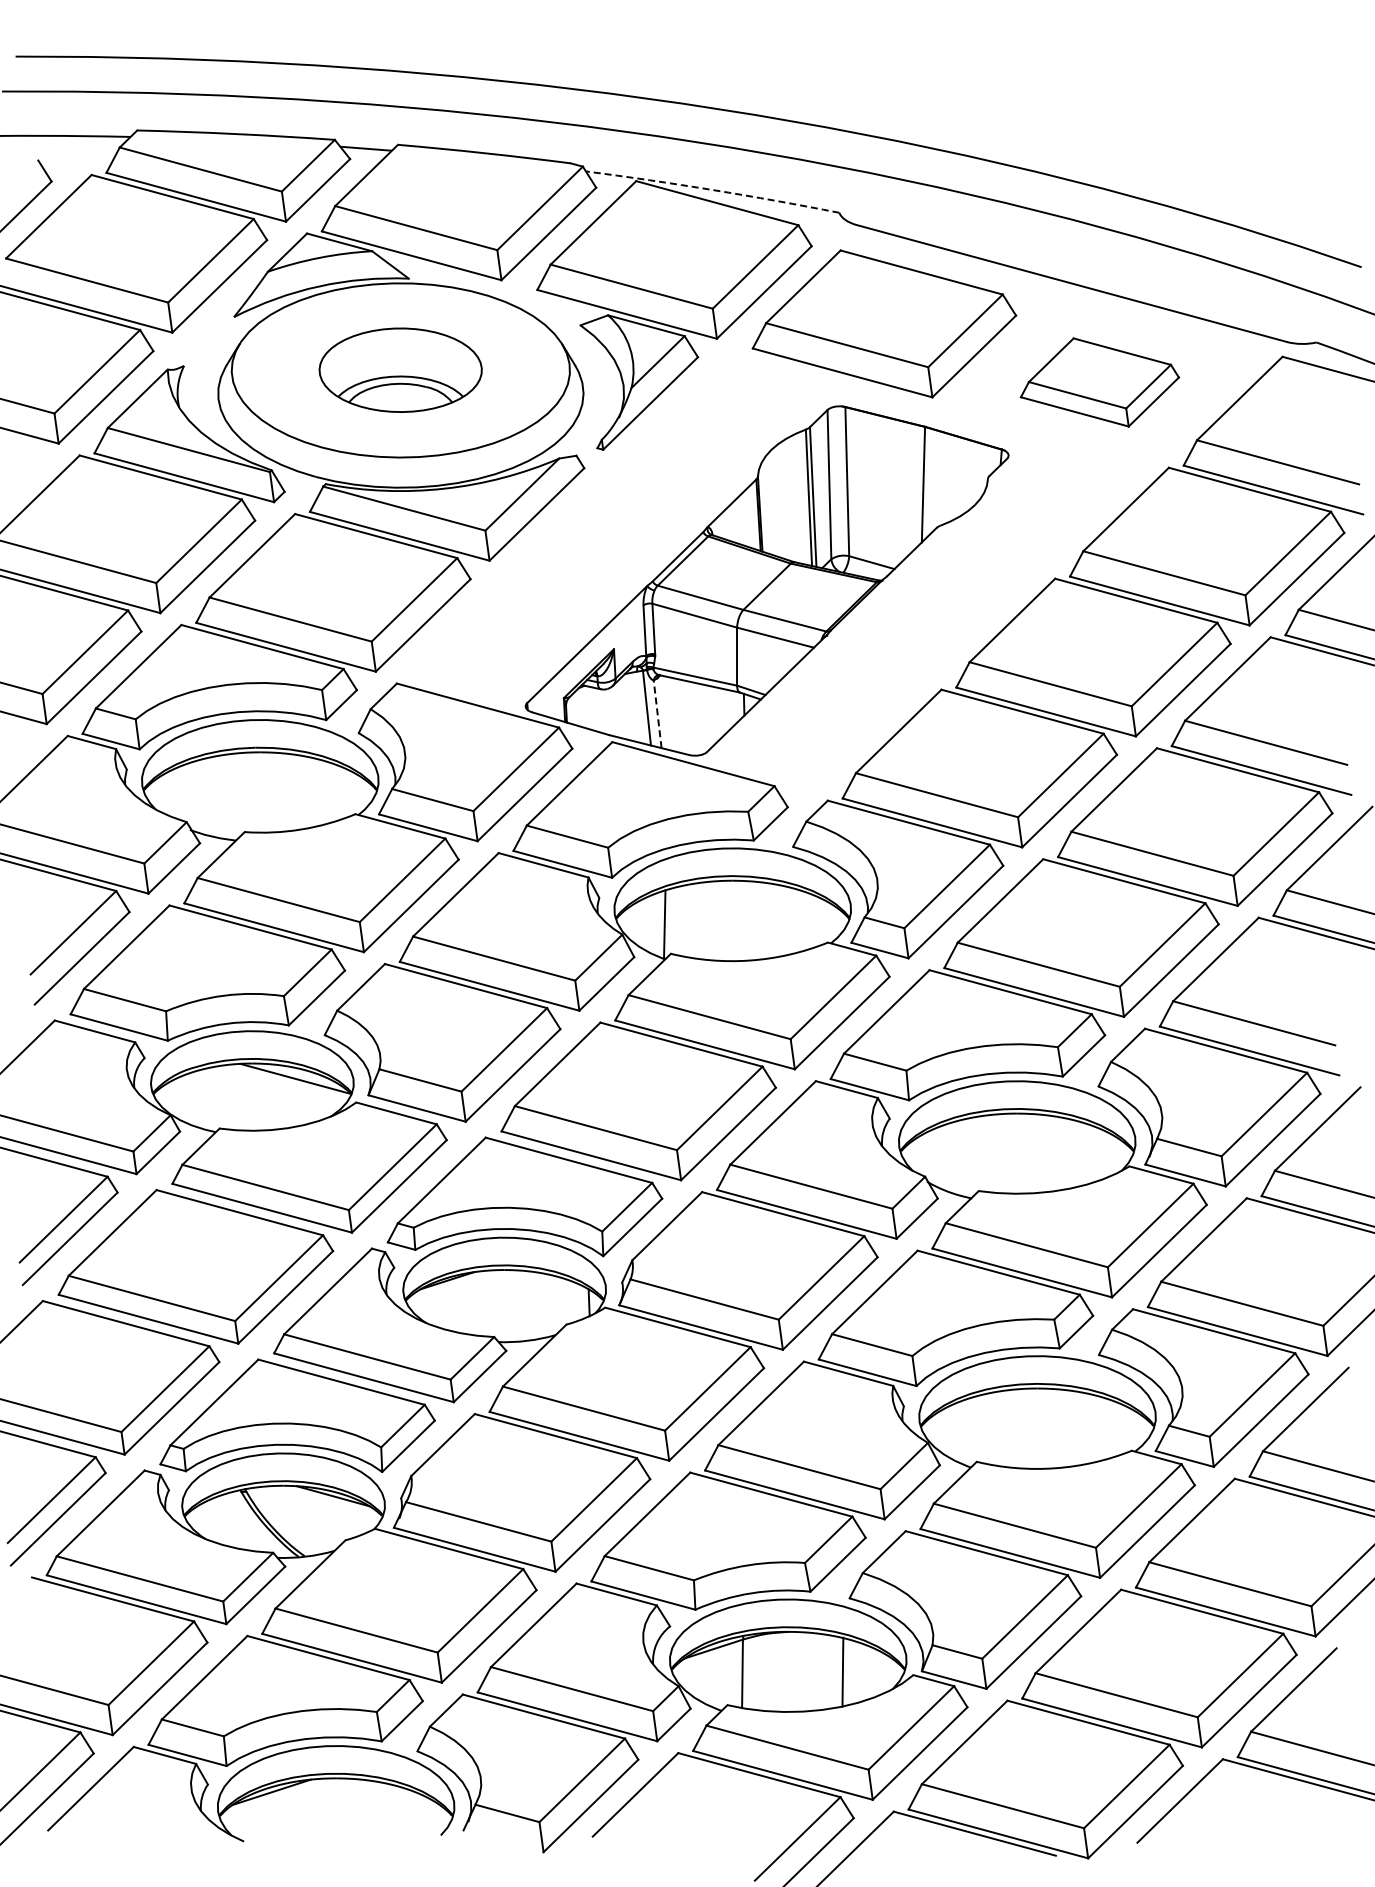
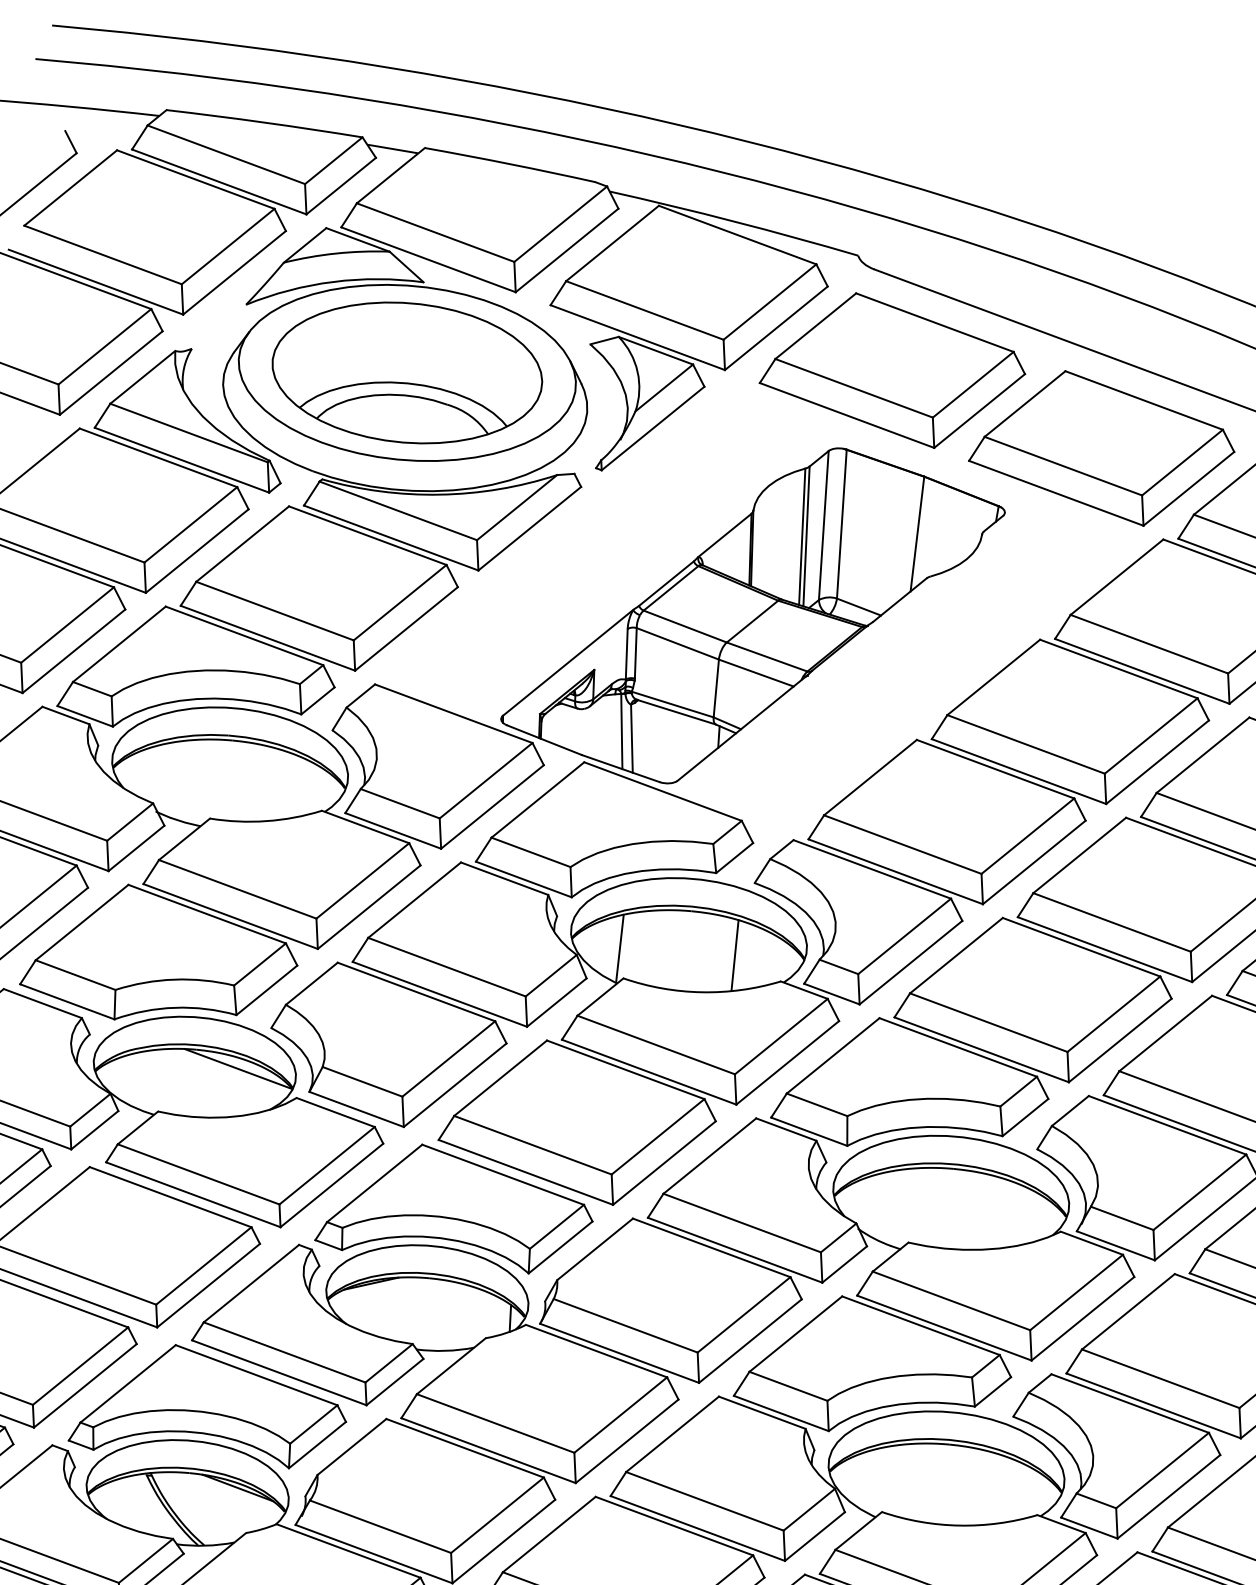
arc: (712, 190) -> (734, 222), dashed -> solid
part: (400, 369) -> (407, 371), size x1.67
part: (1099, 382) -> (1102, 448), size x1.67
line: (657, 713) -> (631, 737), dashed -> solid
line: (779, 920) -> (734, 955), added

